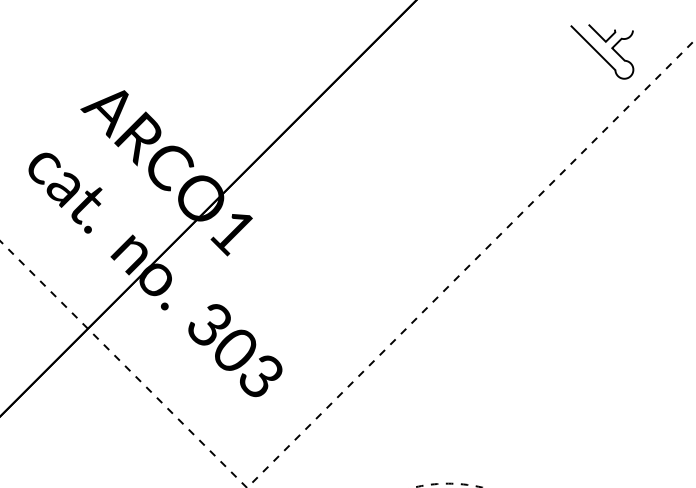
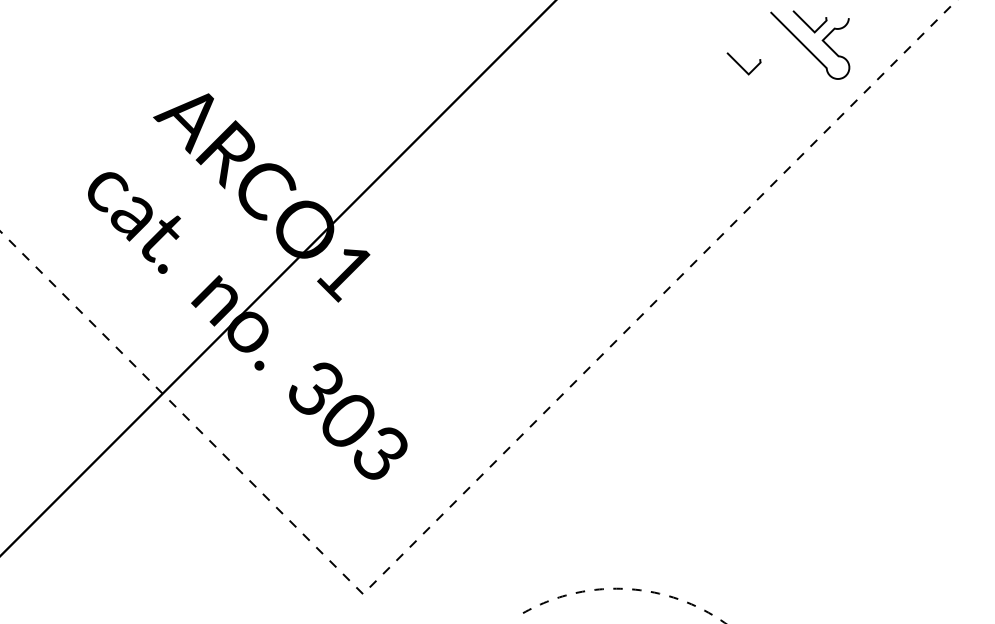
curve: (547, 68) -> (741, 65), added

